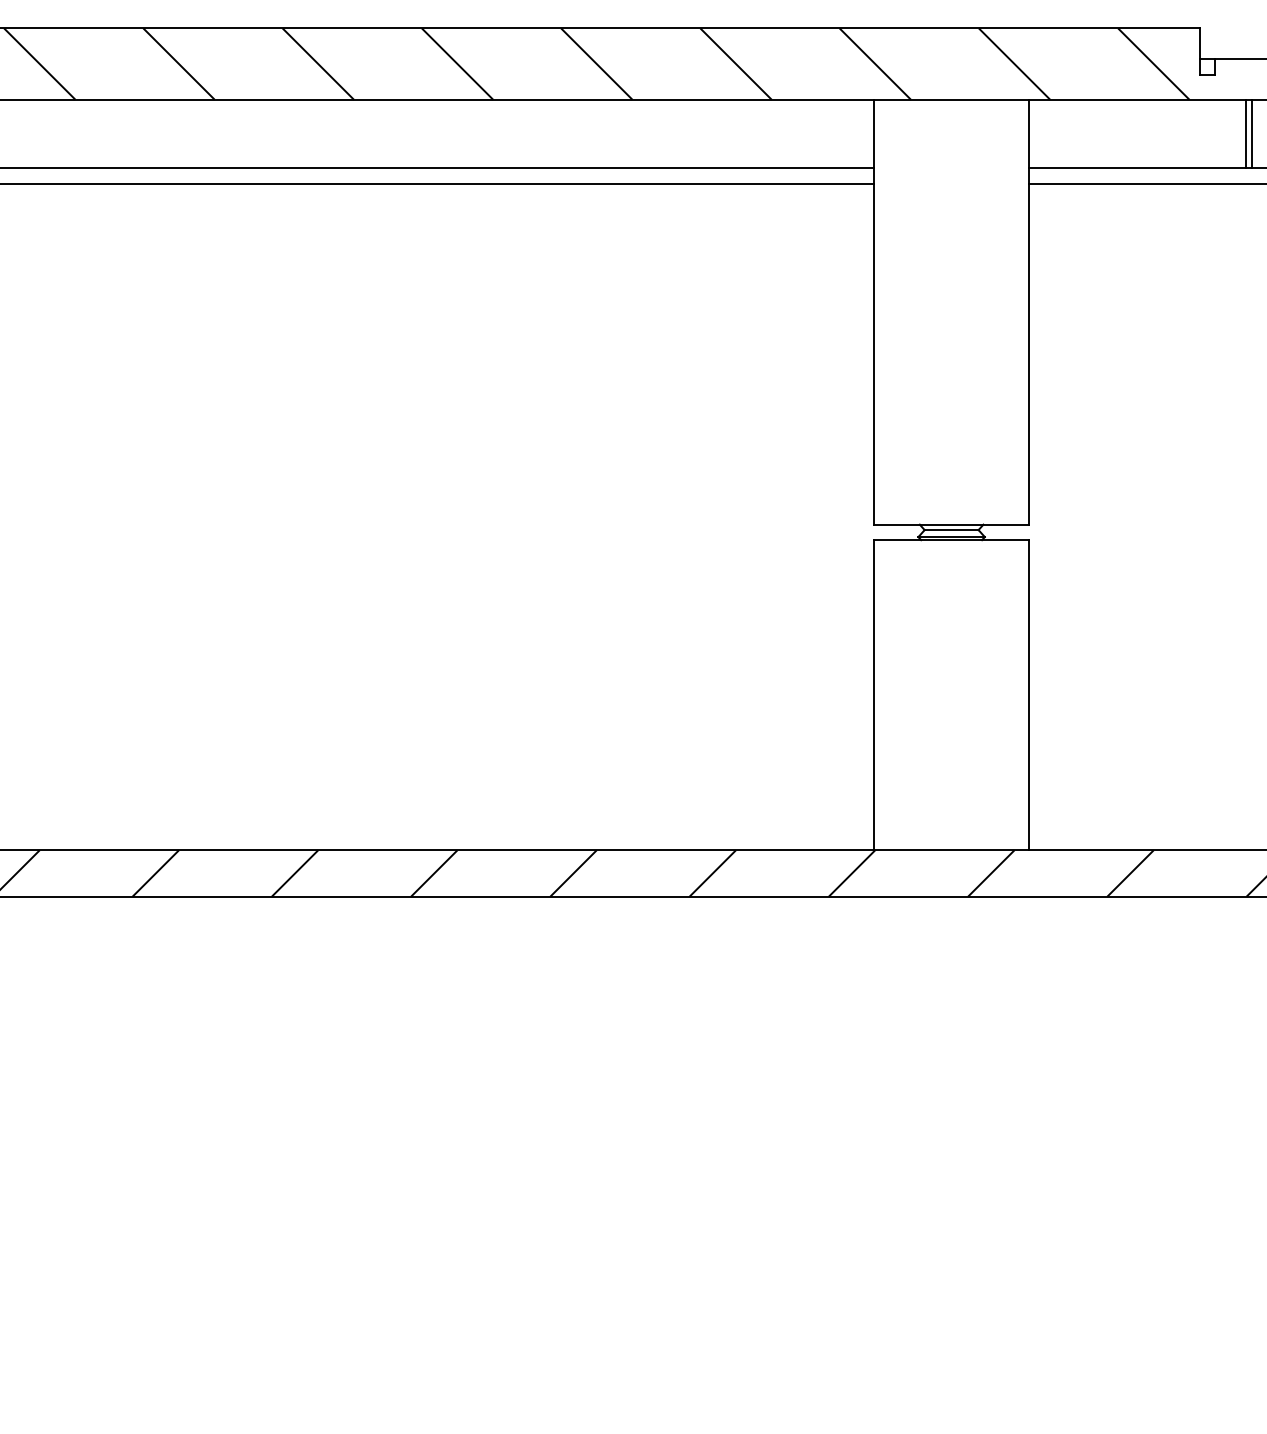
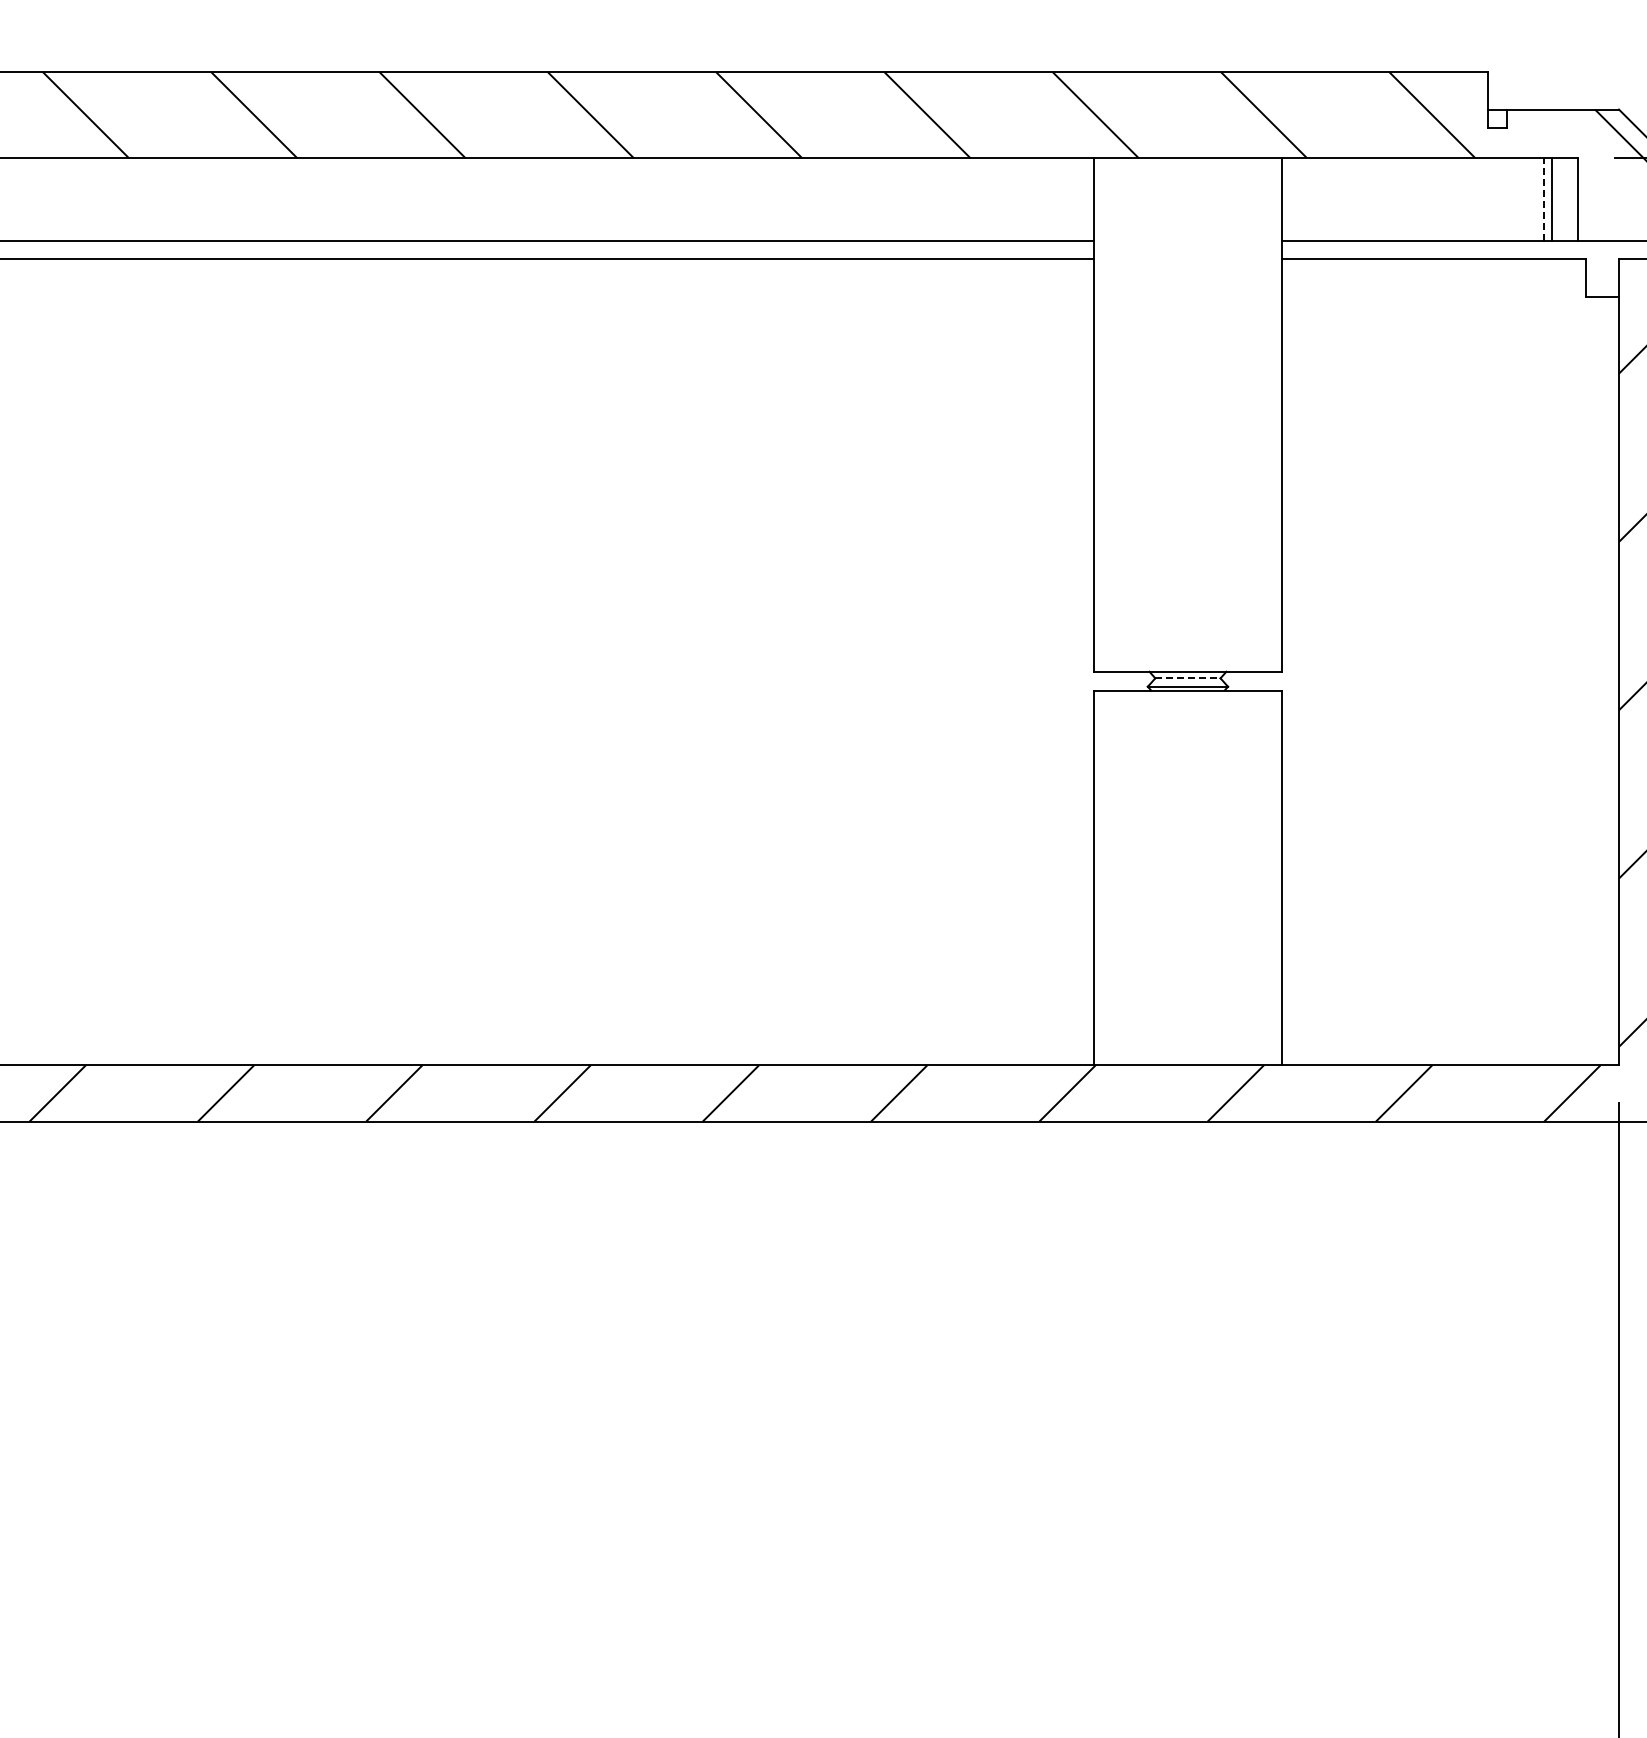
line: (1246, 133) -> (1544, 199), solid -> dashed
line: (951, 530) -> (1187, 678), solid -> dashed

